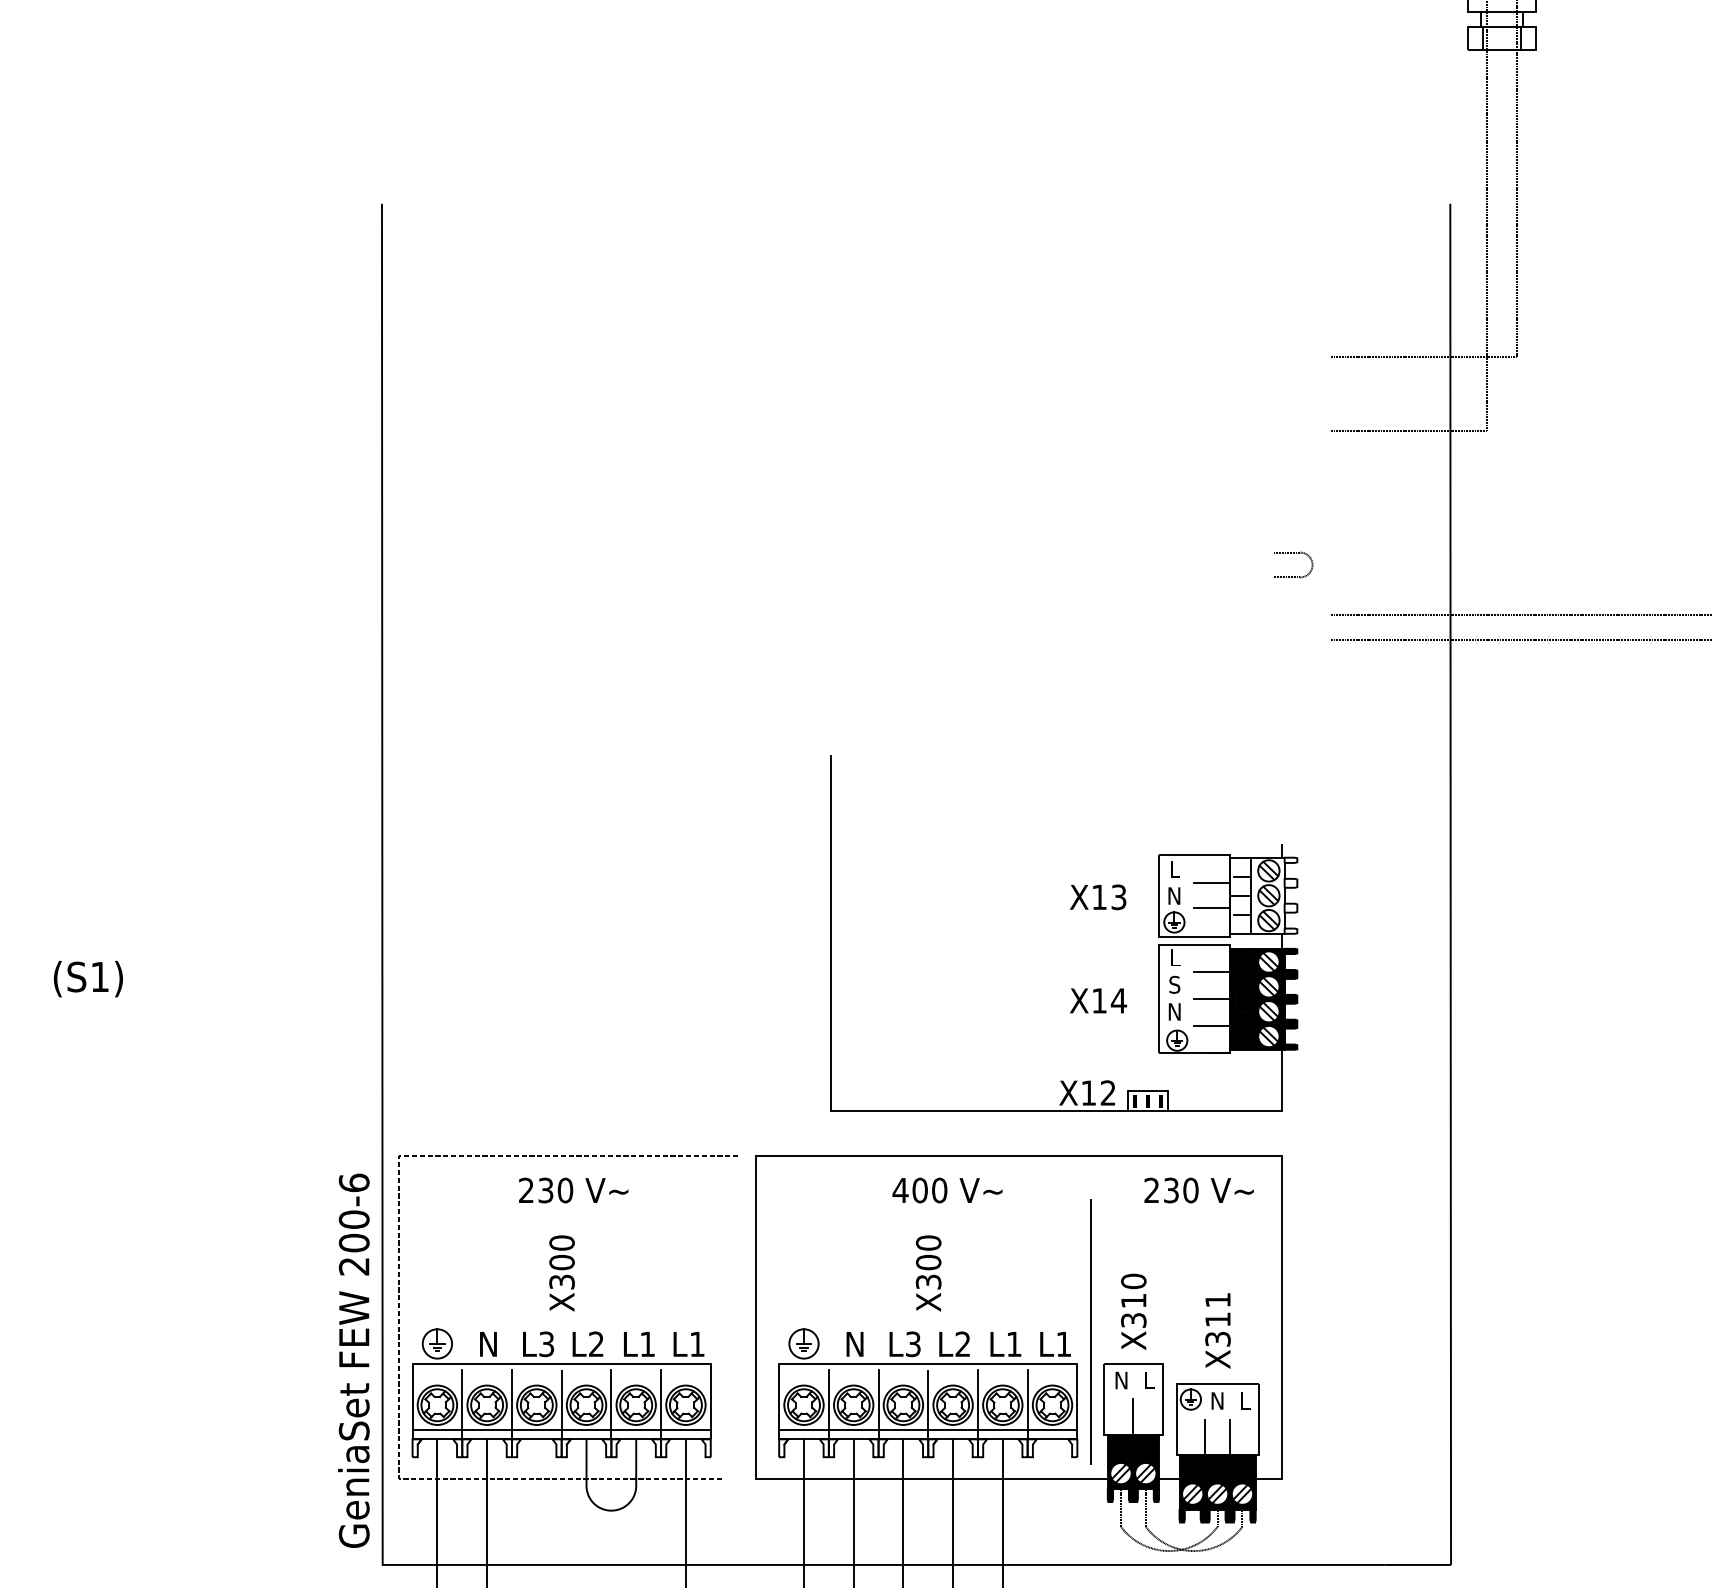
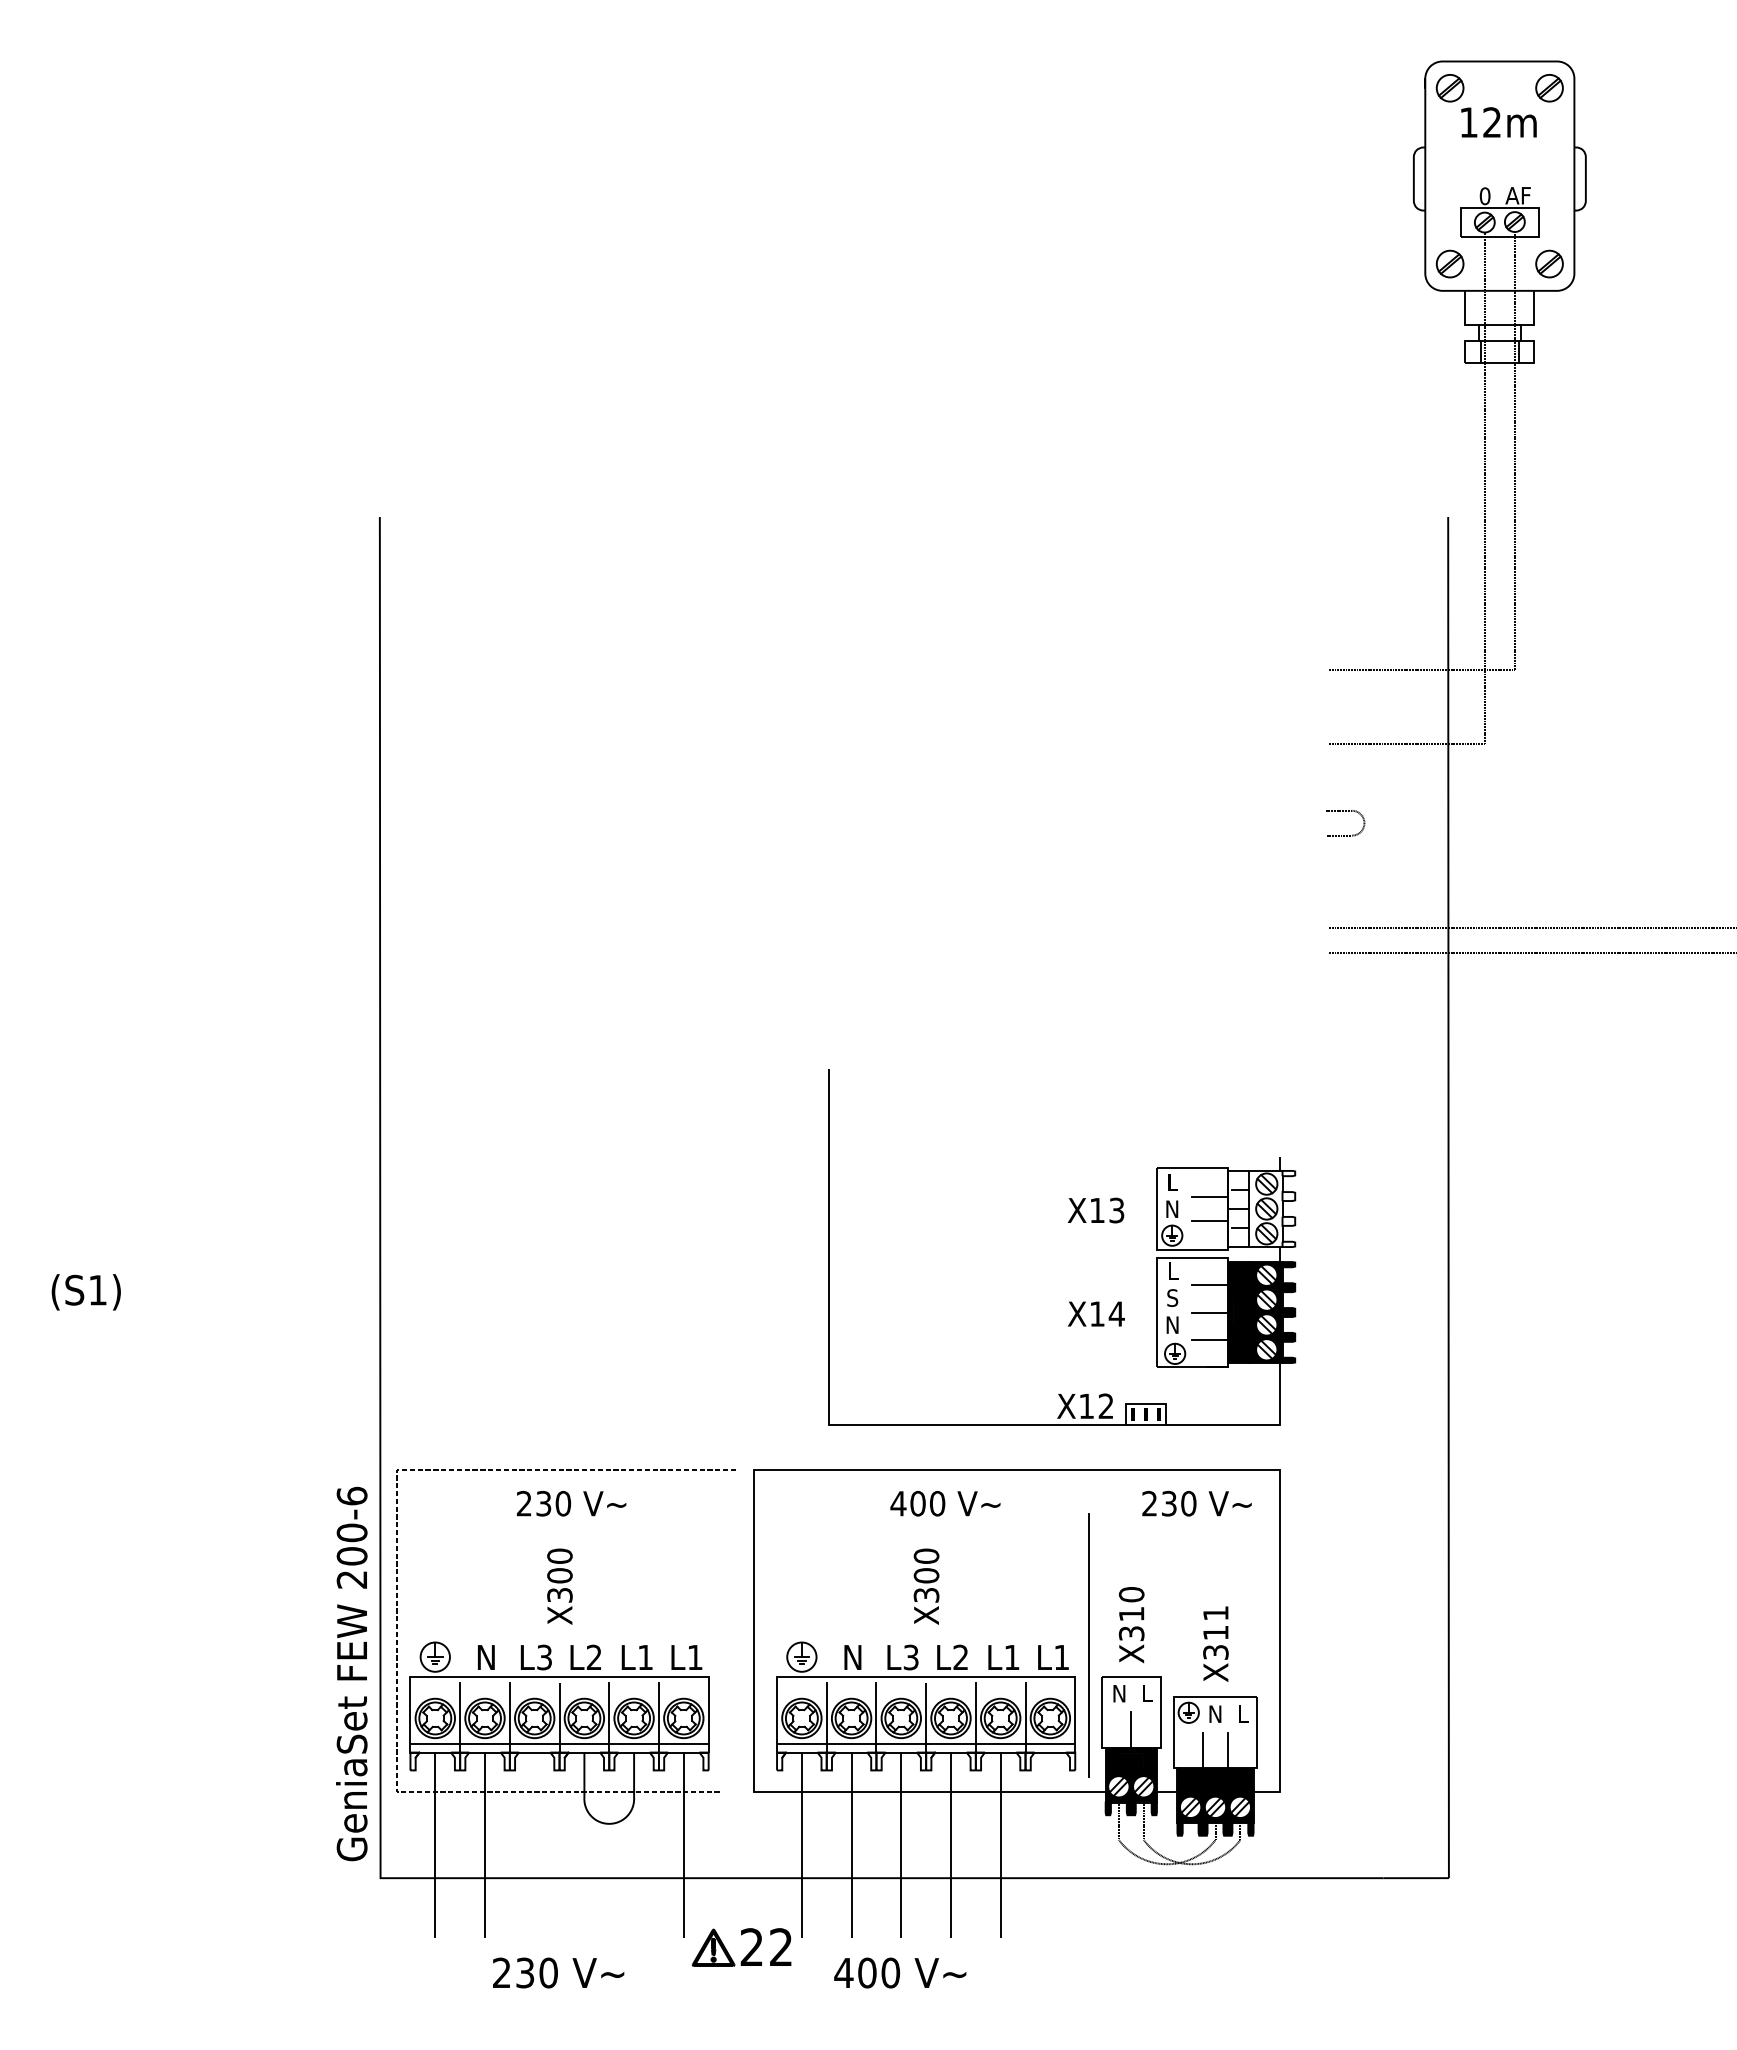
curve: (1293, 553) -> (1345, 811), moved

